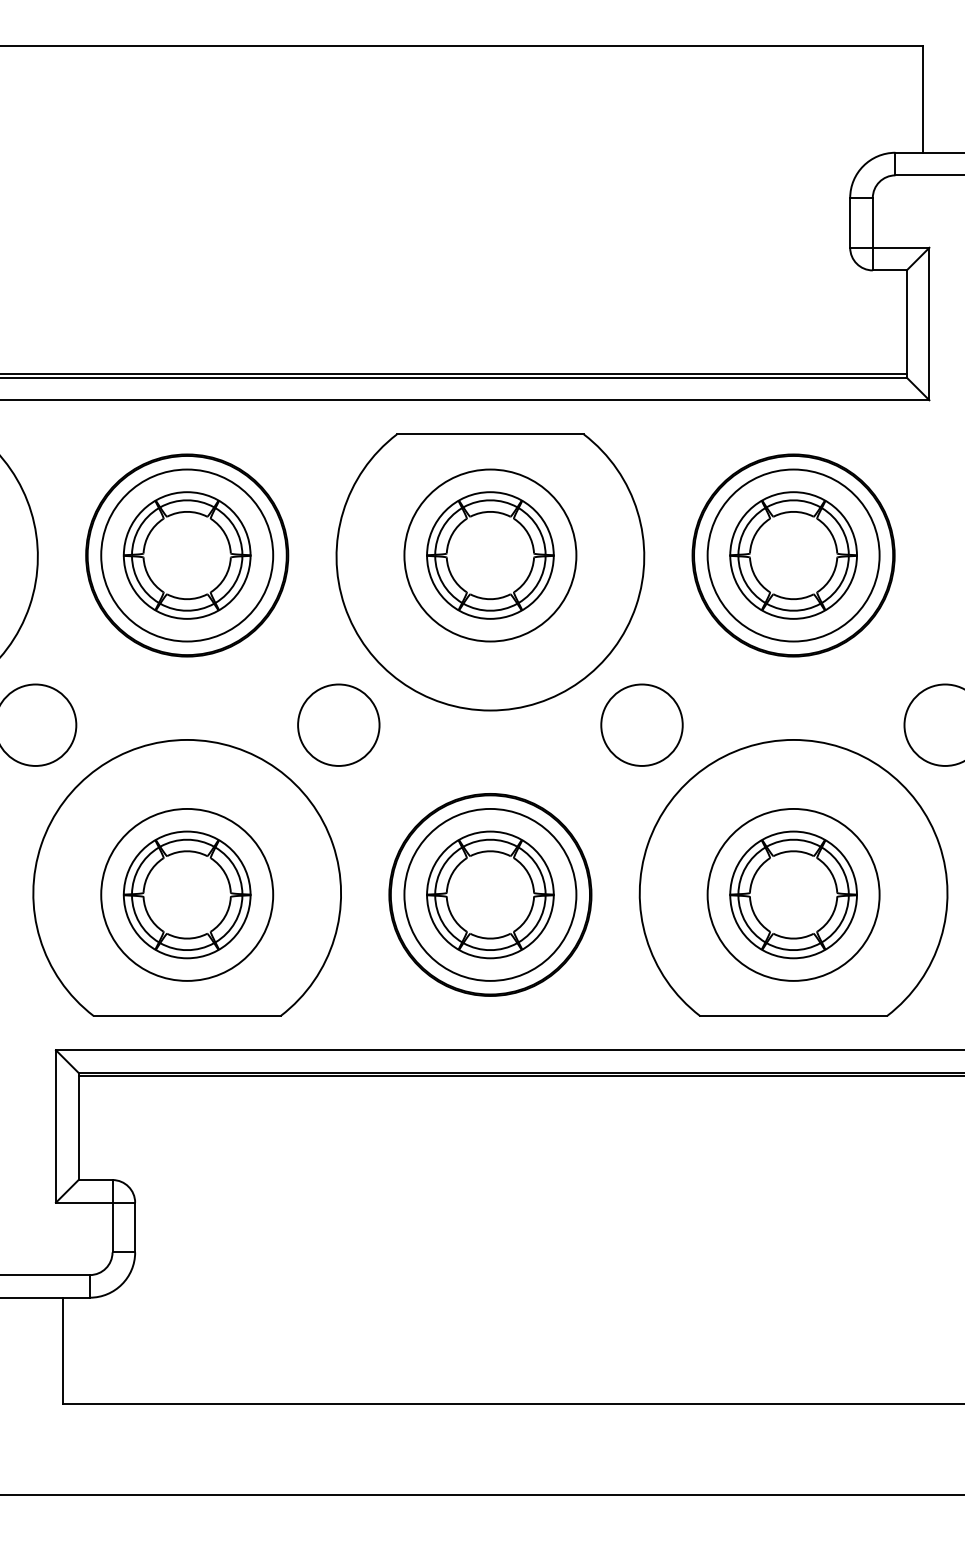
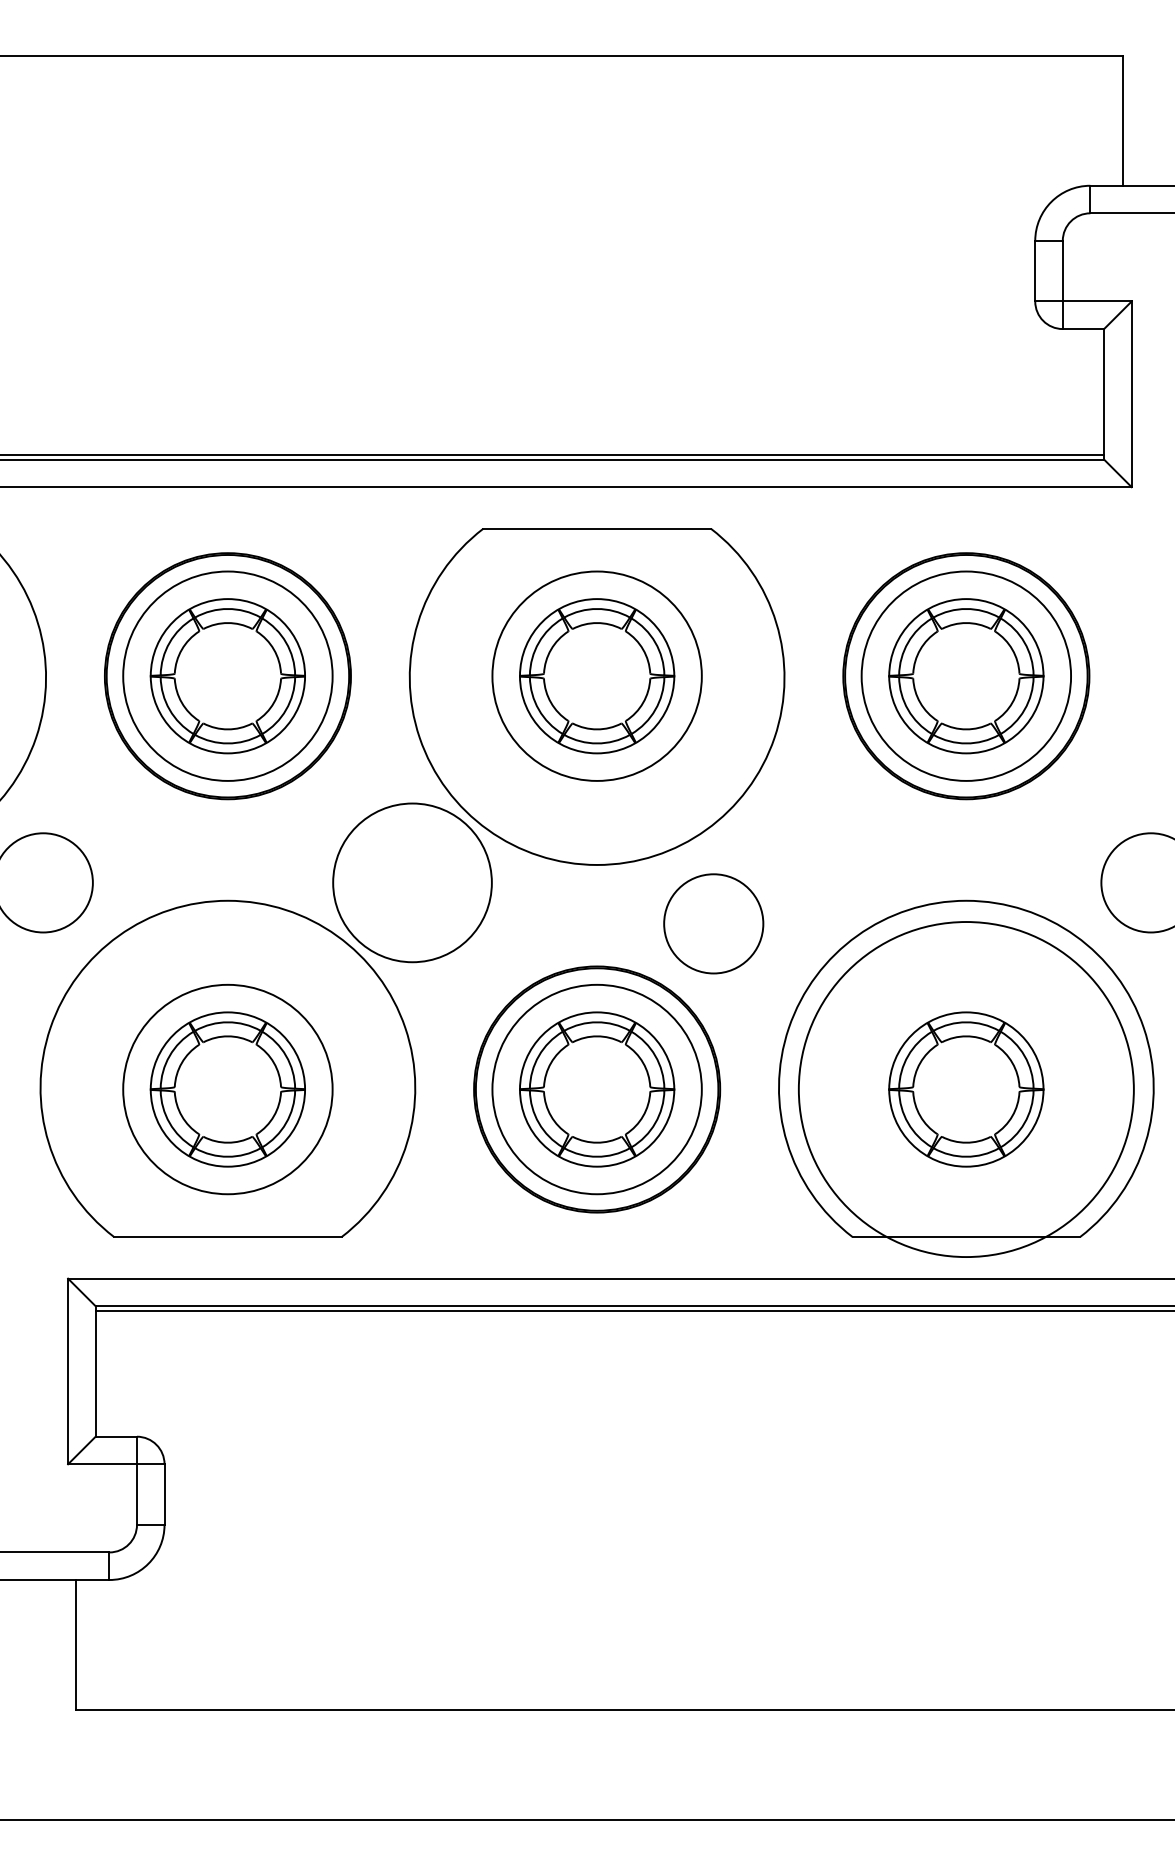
circle: (338, 724) -> (412, 882), size x1.6
circle: (641, 724) -> (713, 923), moved
circle: (793, 894) -> (966, 1089), size x1.6

